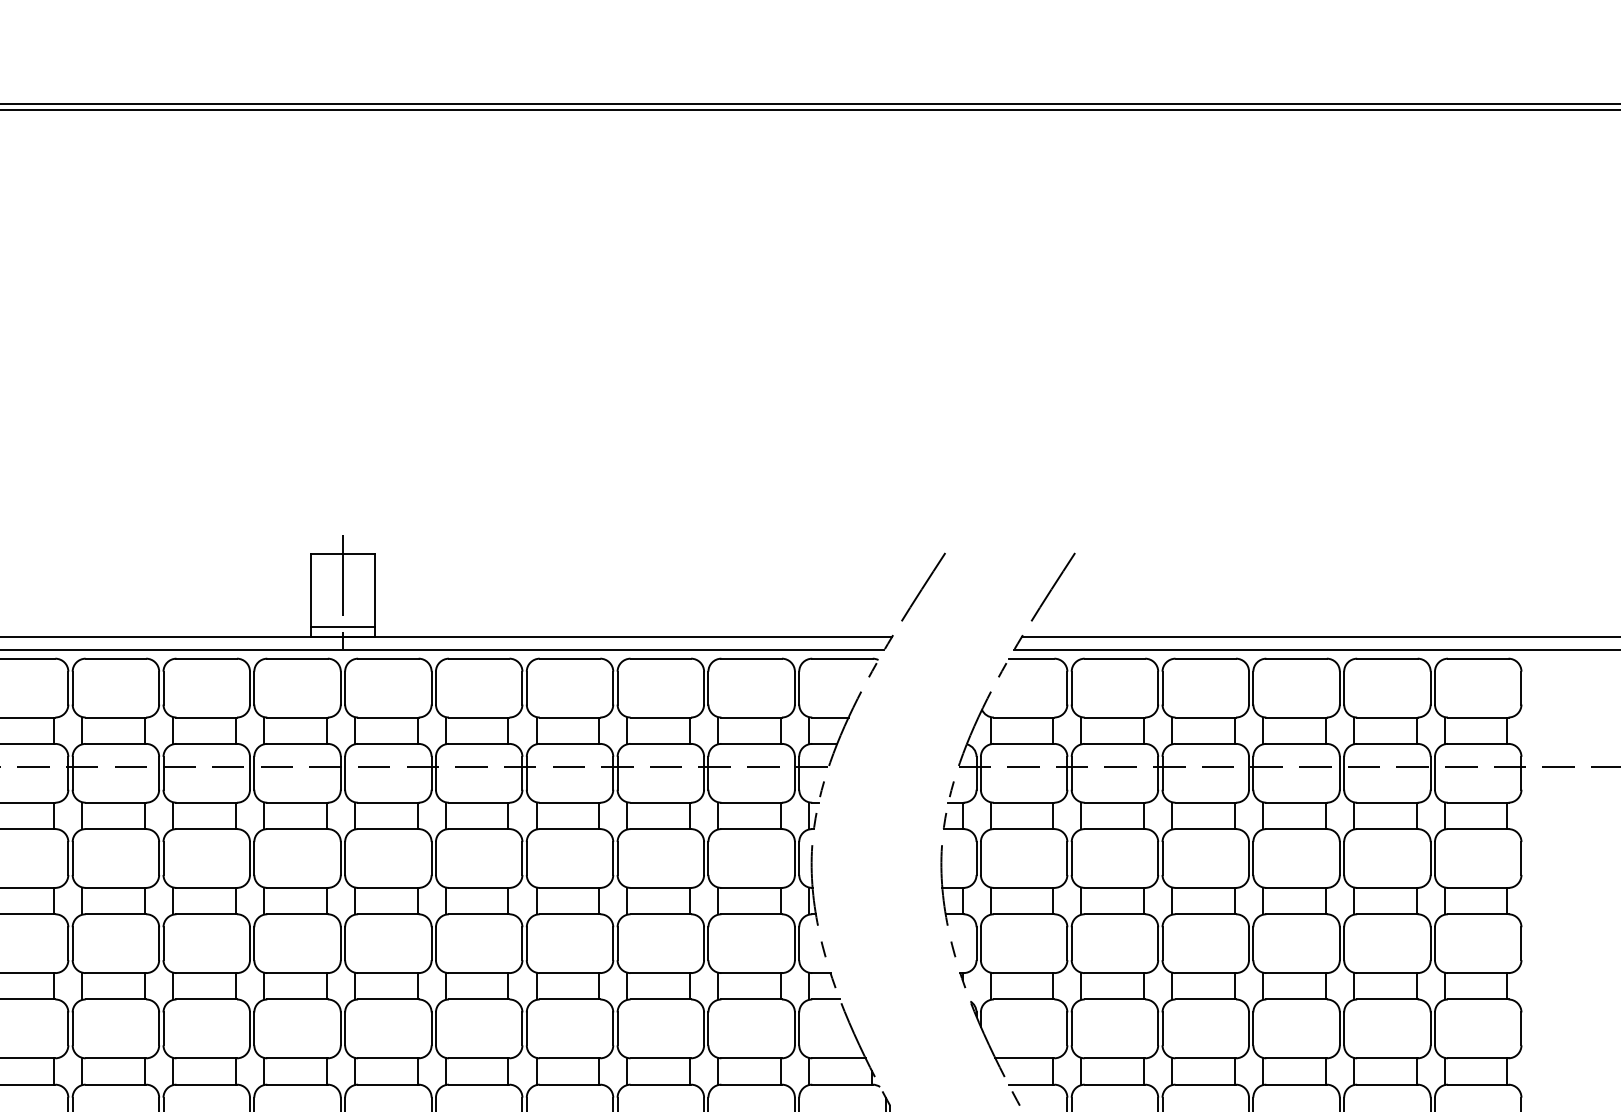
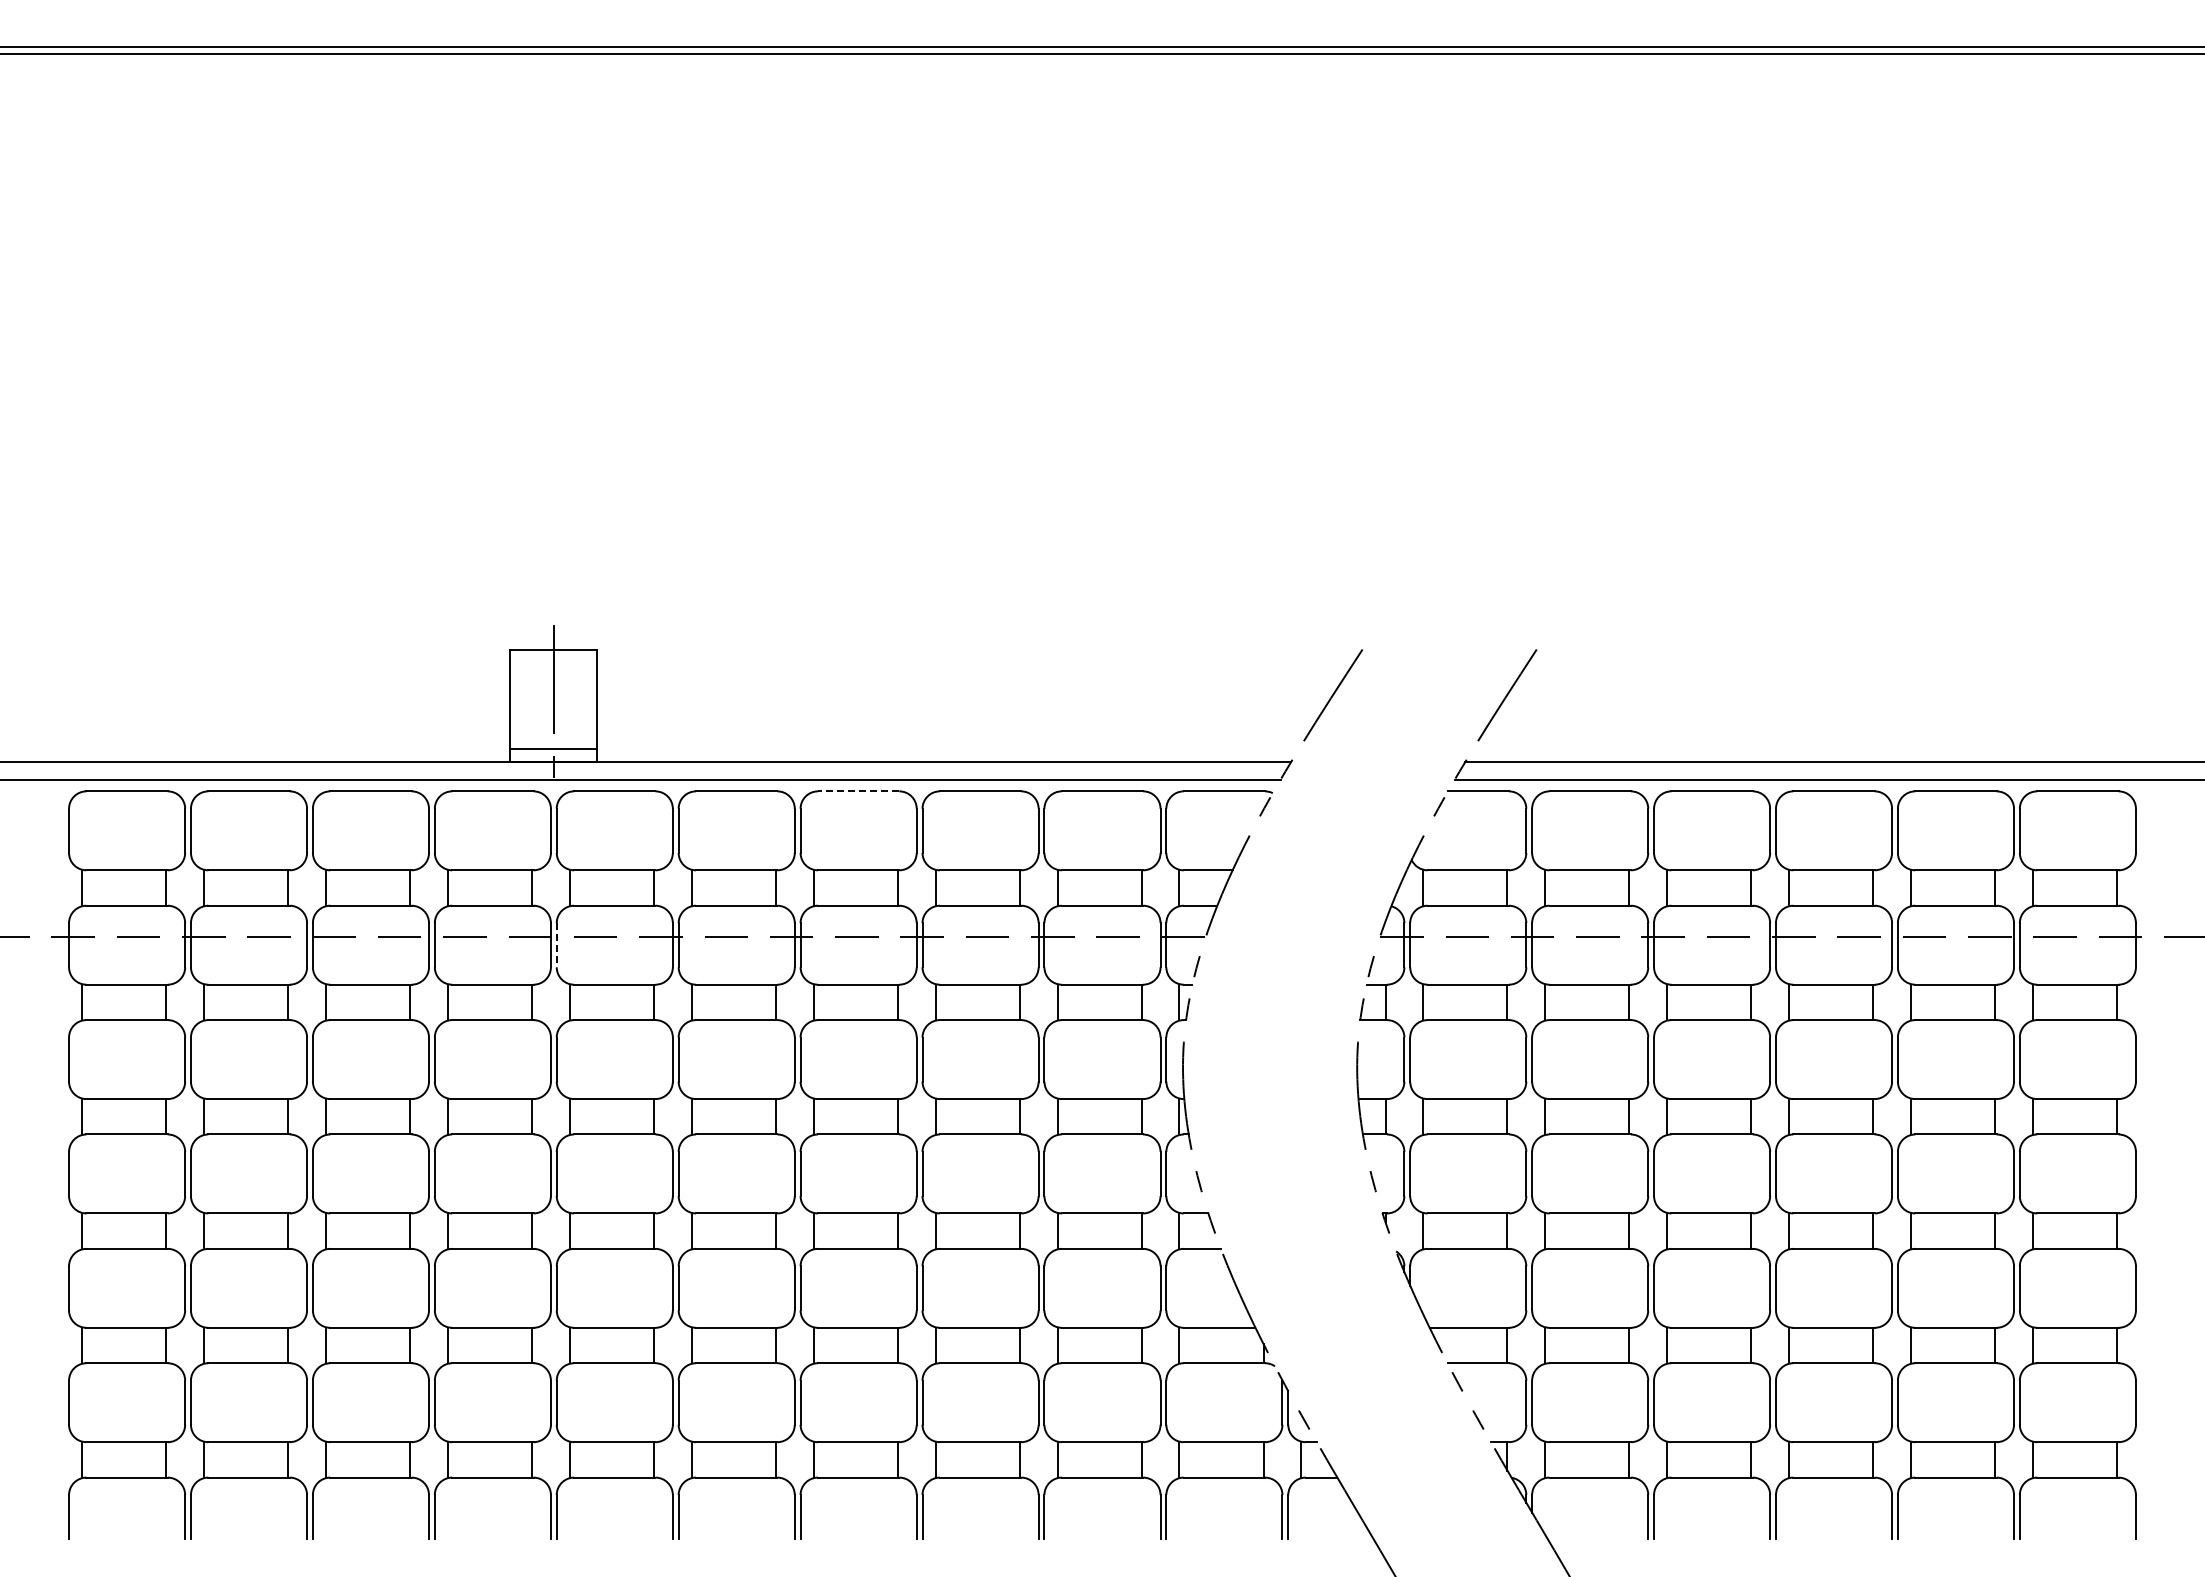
line: (569, 658) -> (858, 791), solid -> dashed
line: (344, 773) -> (556, 945), solid -> dashed

